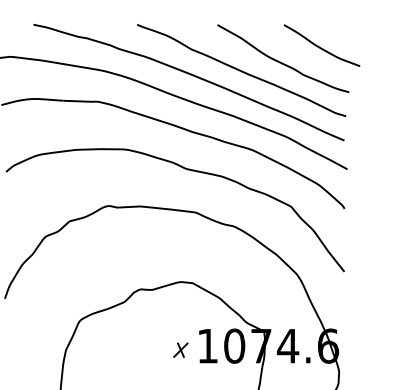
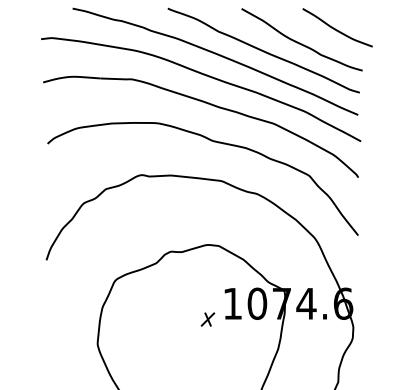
part: (180, 350) -> (207, 319), moved

